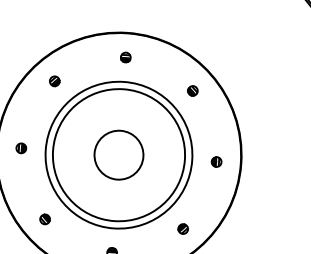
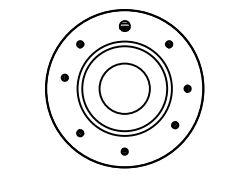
part: (125, 56) -> (124, 25), size x1.6
part: (20, 147) -> (64, 77), moved
circle: (118, 154) -> (124, 88), size x1.6
part: (183, 229) -> (175, 125), moved

